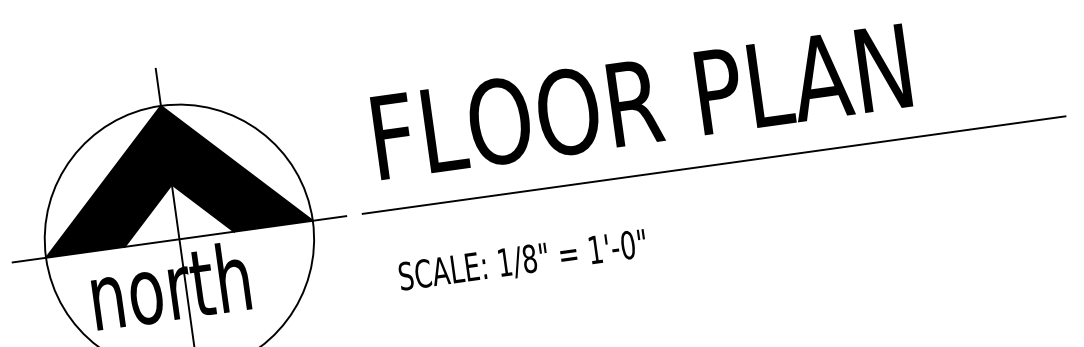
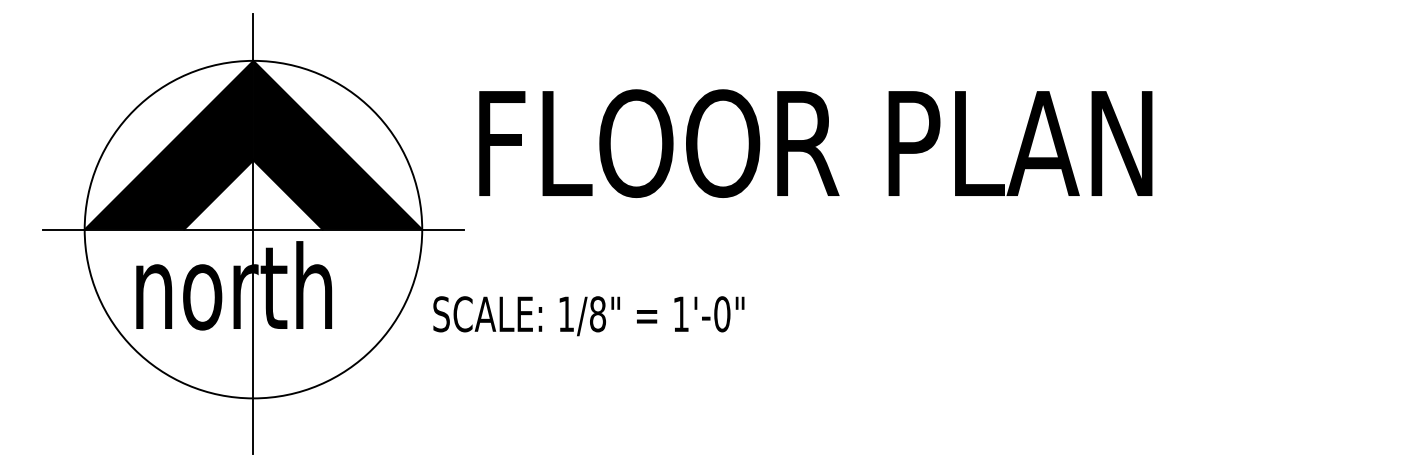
text: (641, 101) -> (815, 143), moved
line: (713, 165) -> (929, 229), removed
text: (522, 261) -> (588, 316), moved

